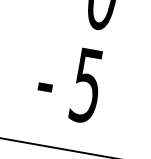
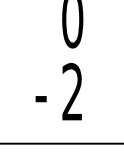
text: (86, 86) -> (72, 92), 5 -> 2

